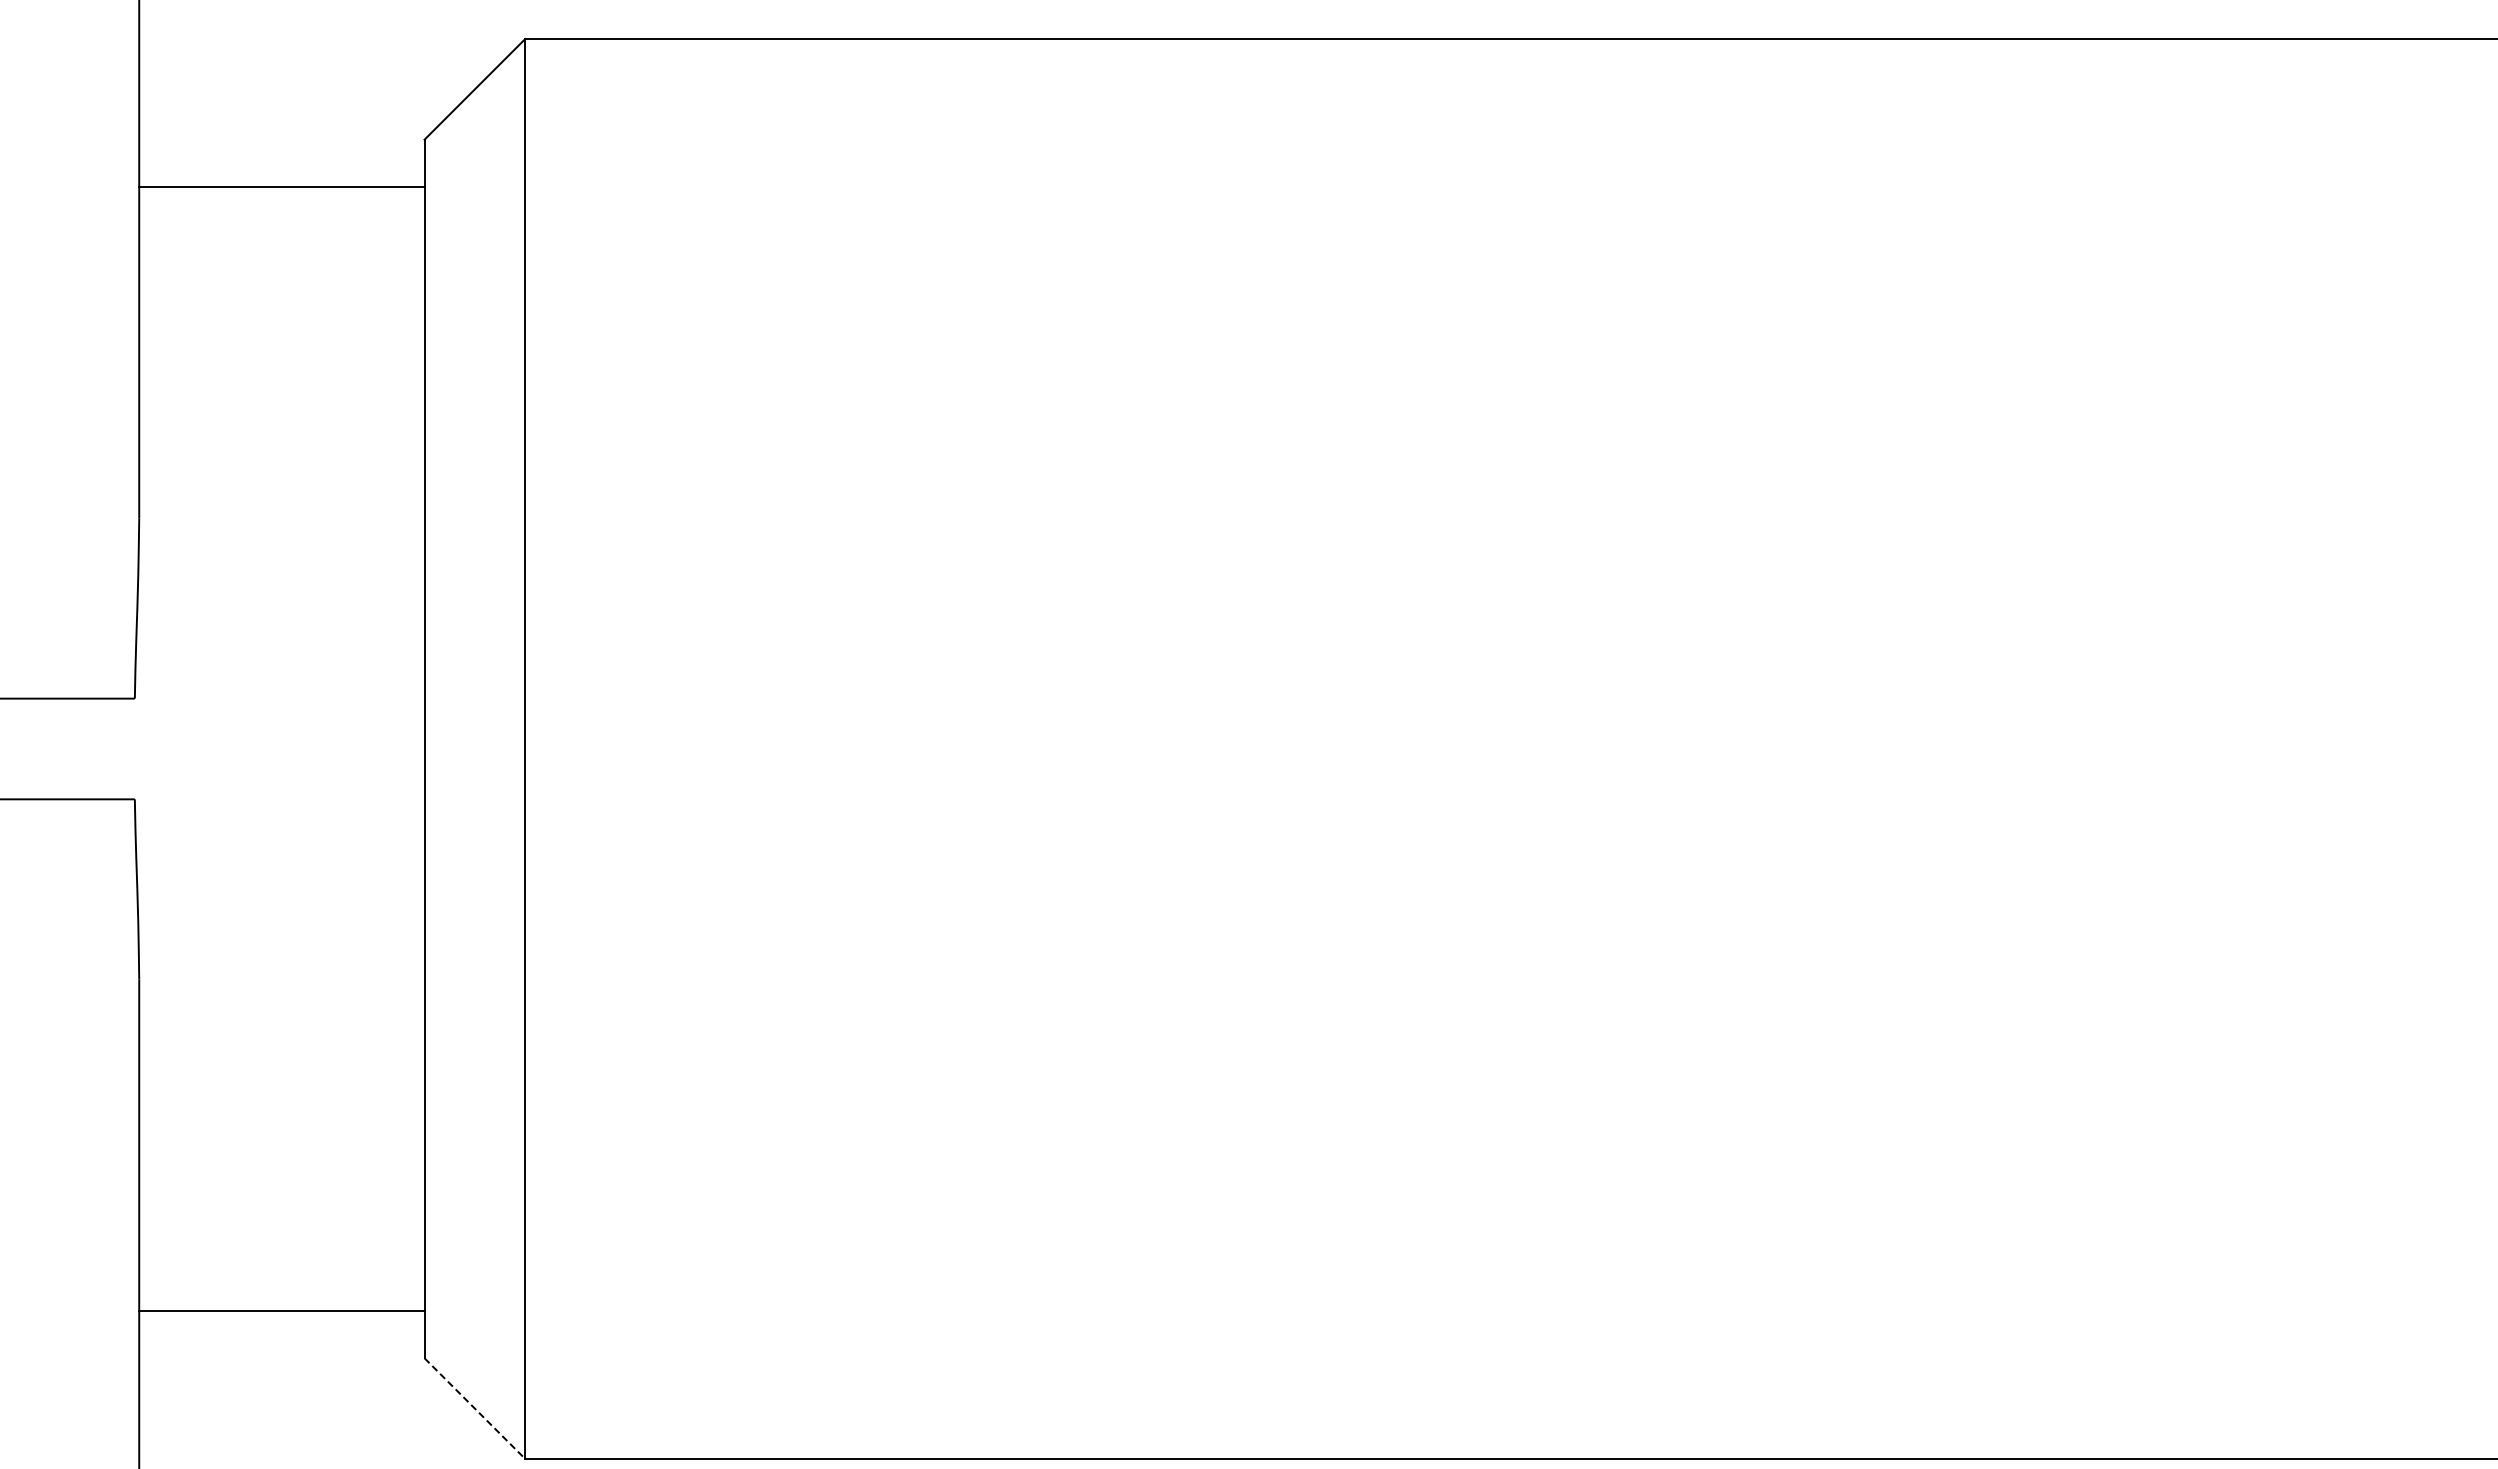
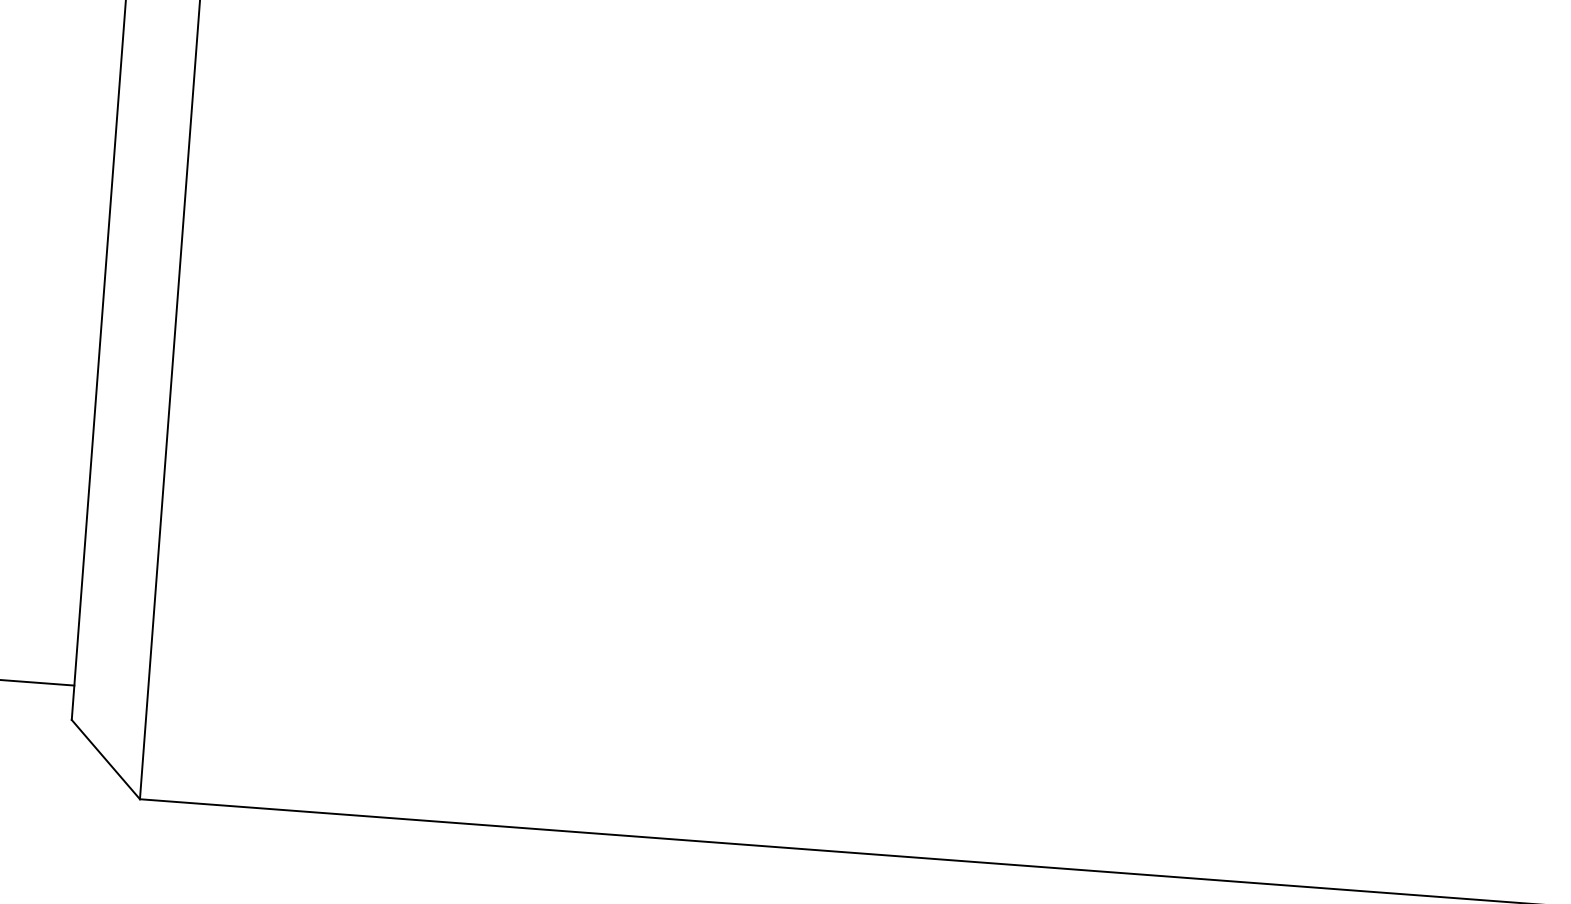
line: (475, 1409) -> (106, 760), dashed -> solid

